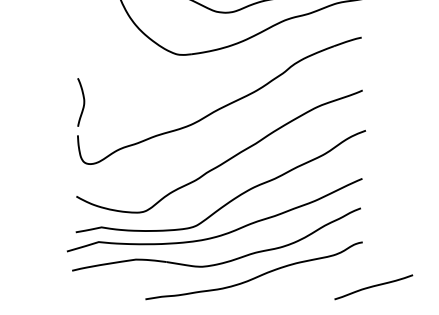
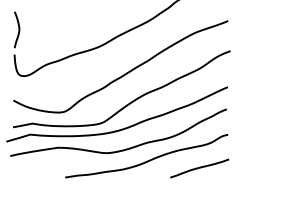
curve: (373, 287) -> (199, 168), moved

